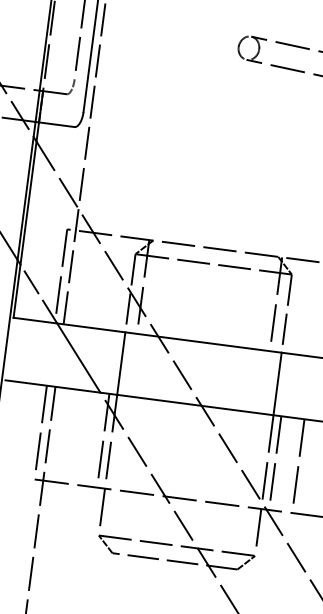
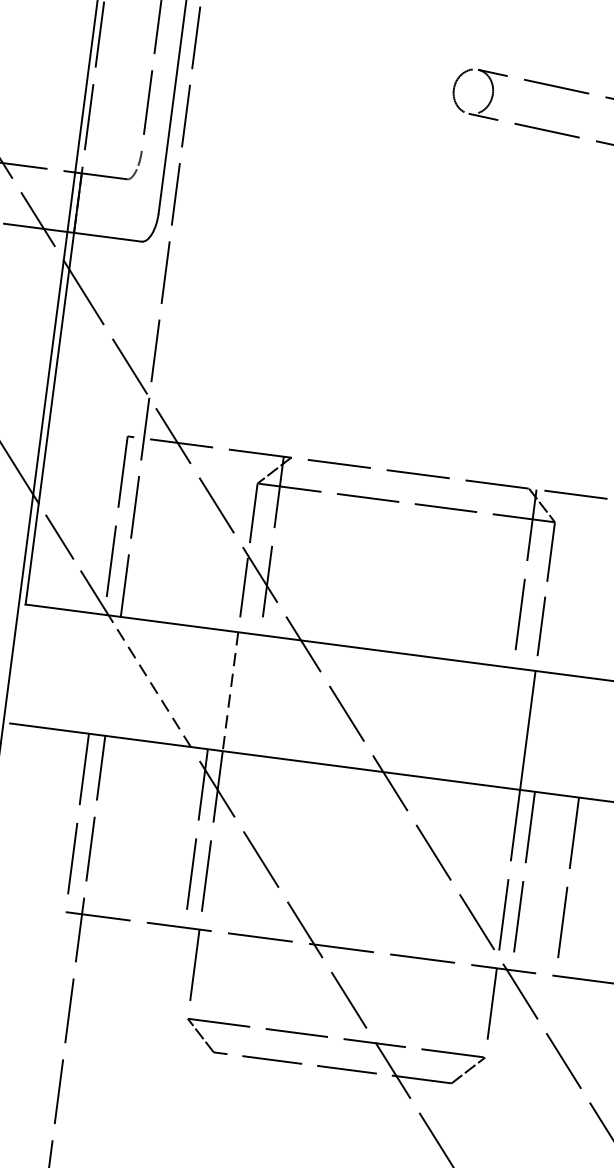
line: (78, 358) -> (149, 681), solid -> dashed
line: (121, 363) -> (230, 691), solid -> dashed

